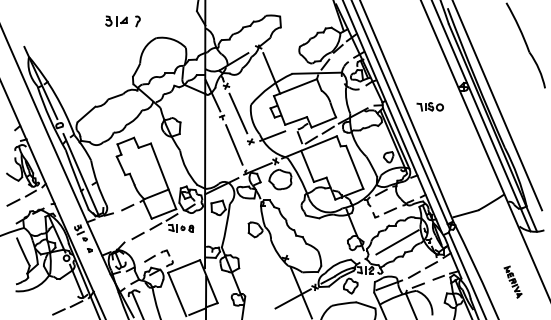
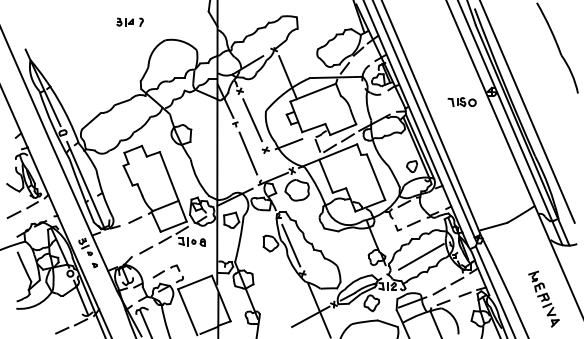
part: (122, 20) -> (129, 21), size x0.71
part: (429, 107) -> (461, 102), moved
line: (275, 231) -> (291, 245), added
part: (512, 281) -> (543, 298), size x1.67

